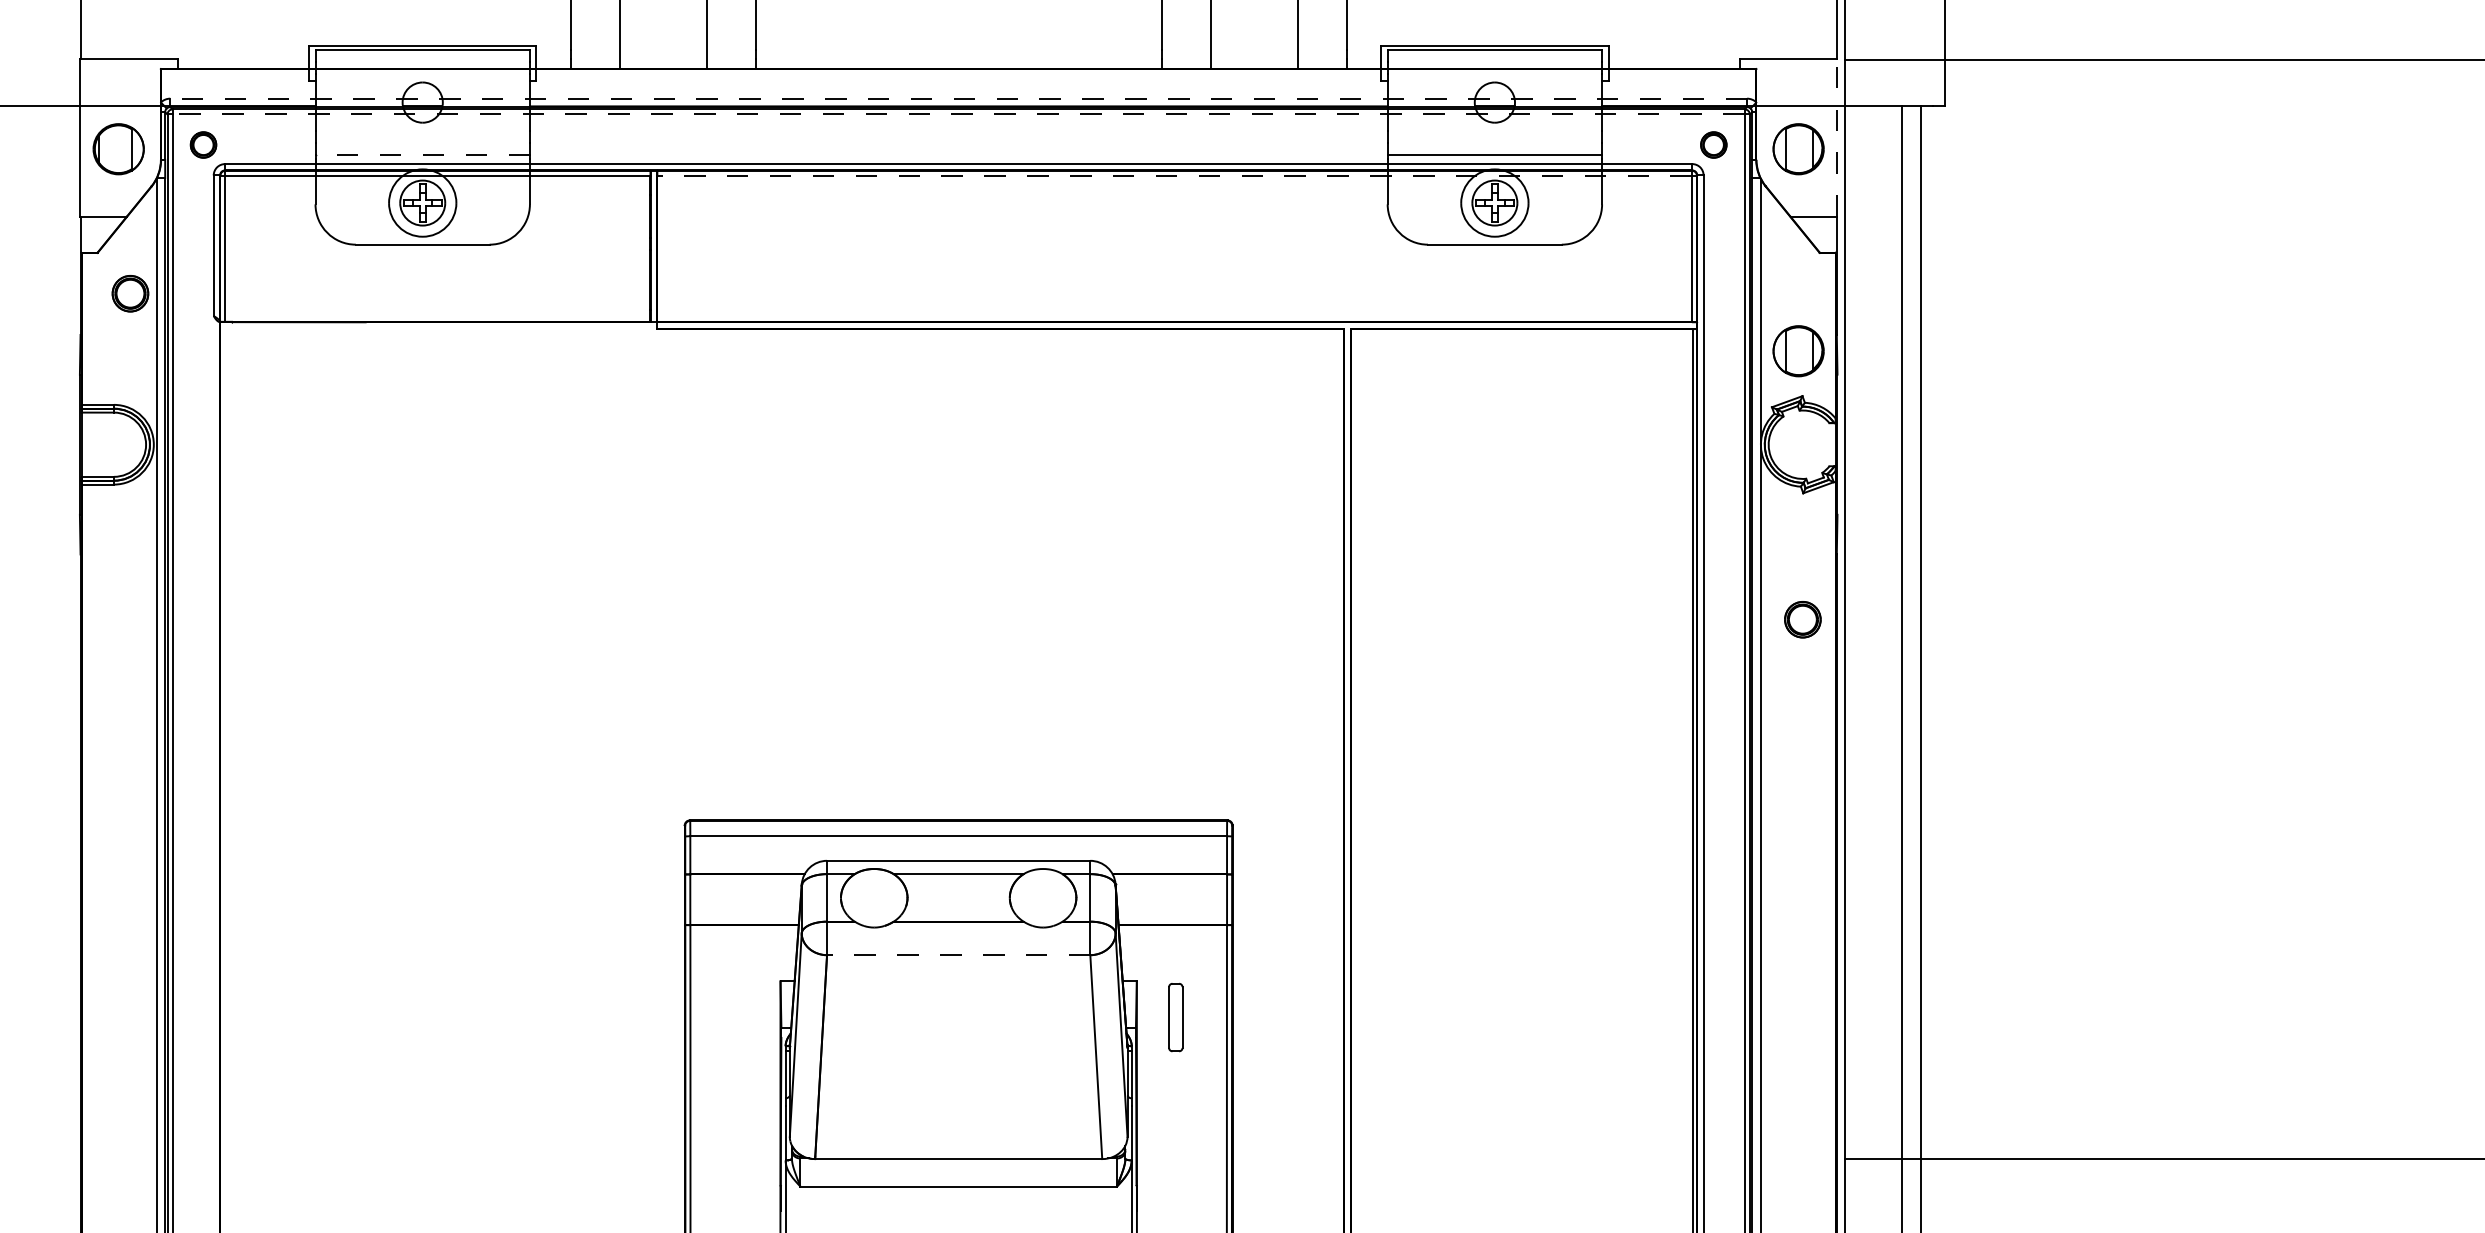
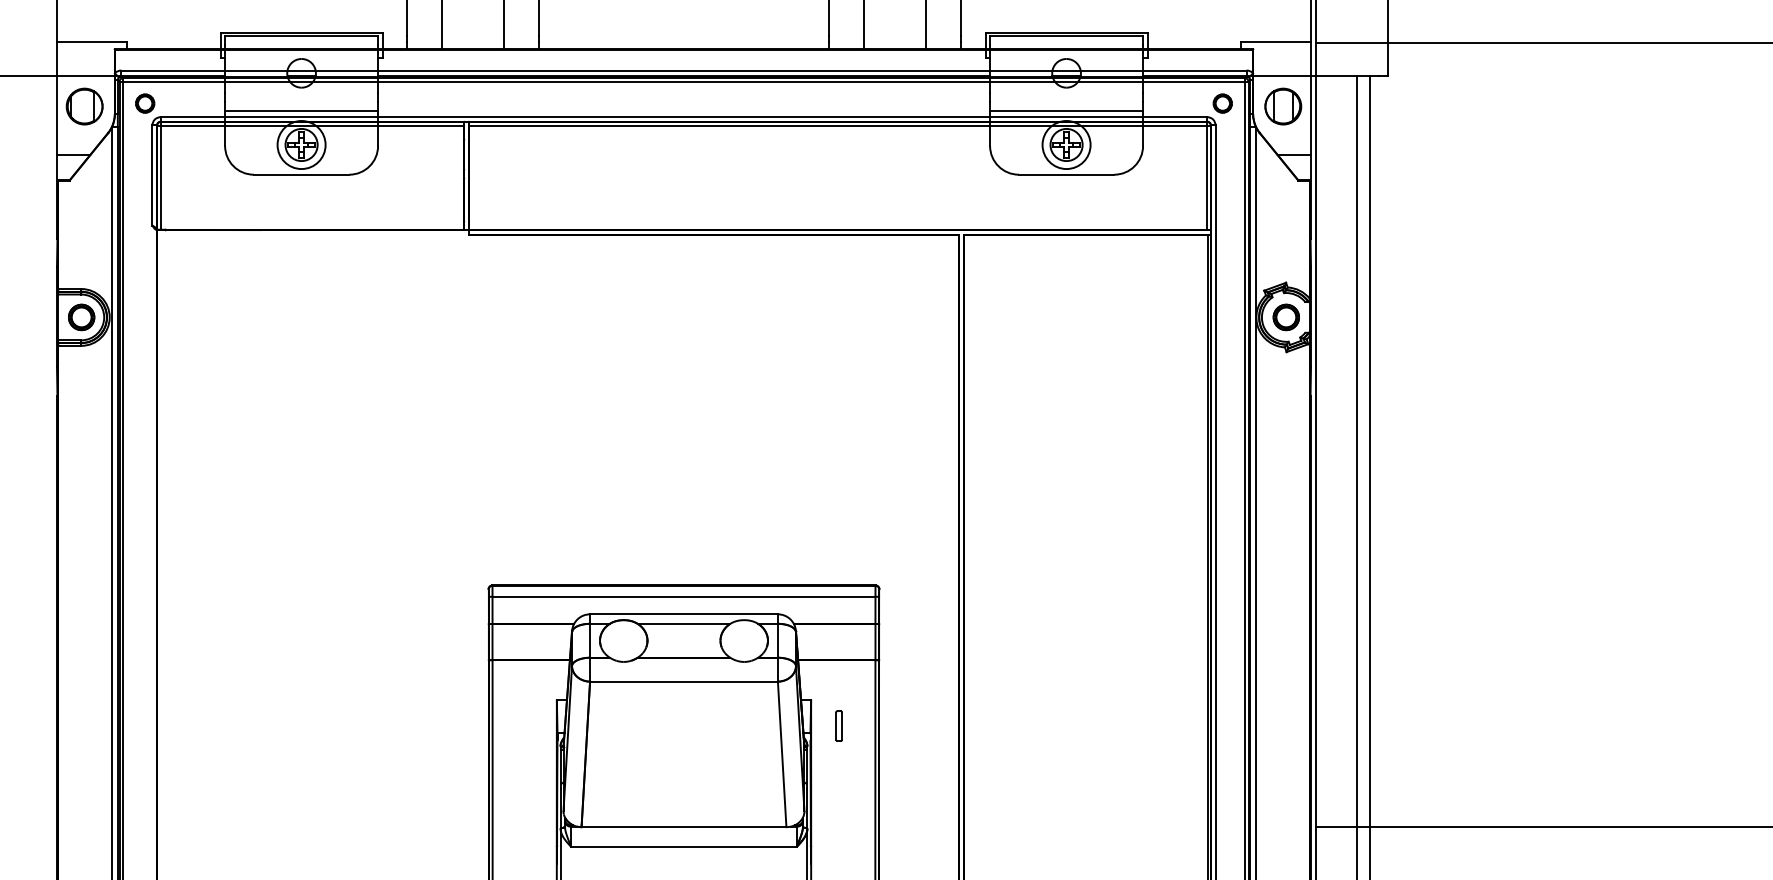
line: (958, 98) -> (683, 70), dashed -> solid
line: (958, 114) -> (683, 81), dashed -> solid
line: (1837, 137) -> (1311, 98), dashed -> solid
line: (422, 154) -> (301, 110), dashed -> solid
line: (1174, 175) -> (837, 125), dashed -> solid
part: (130, 293) -> (81, 317), moved
part: (1798, 351) -> (1283, 250), removed
part: (1802, 619) -> (1286, 317), moved
line: (958, 955) -> (683, 681), dashed -> solid
part: (1176, 1017) -> (839, 726), size x0.62

